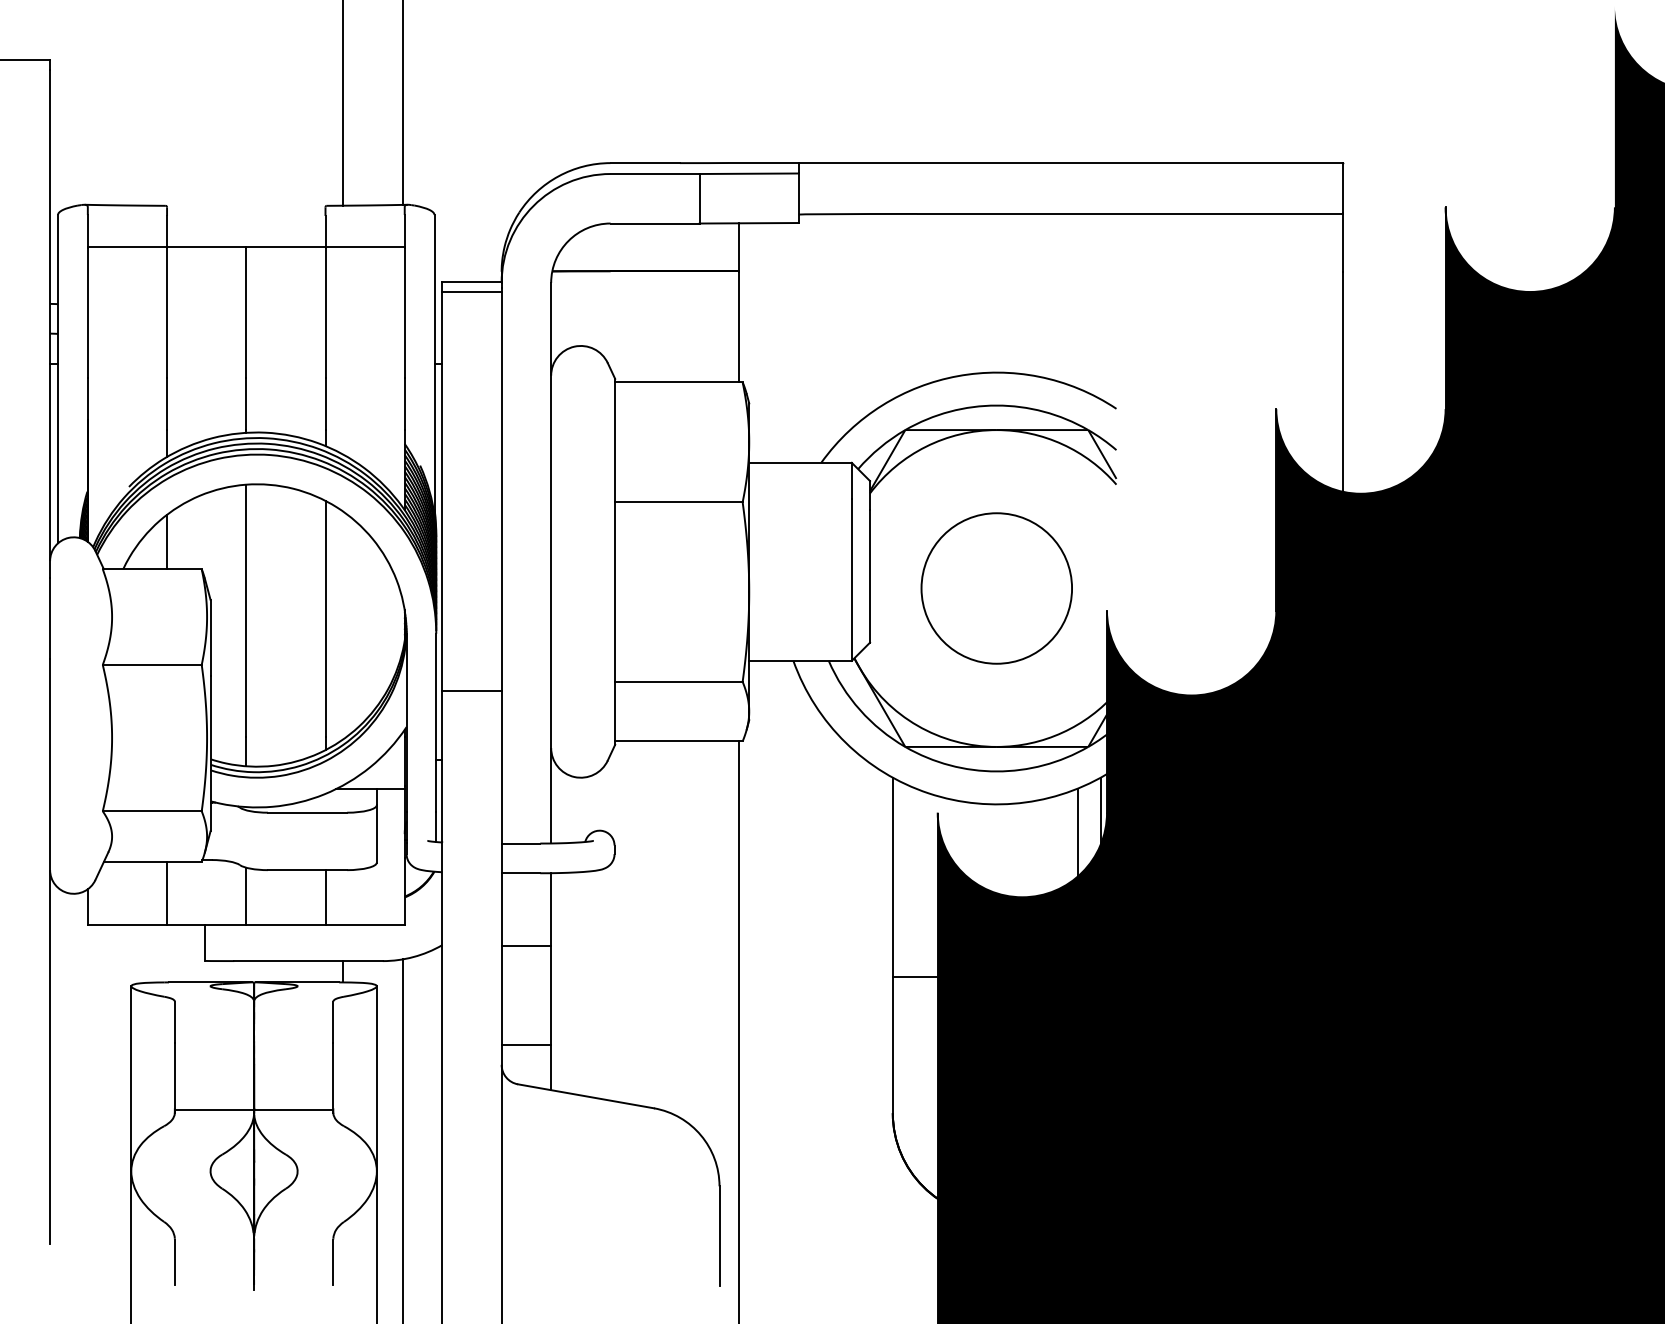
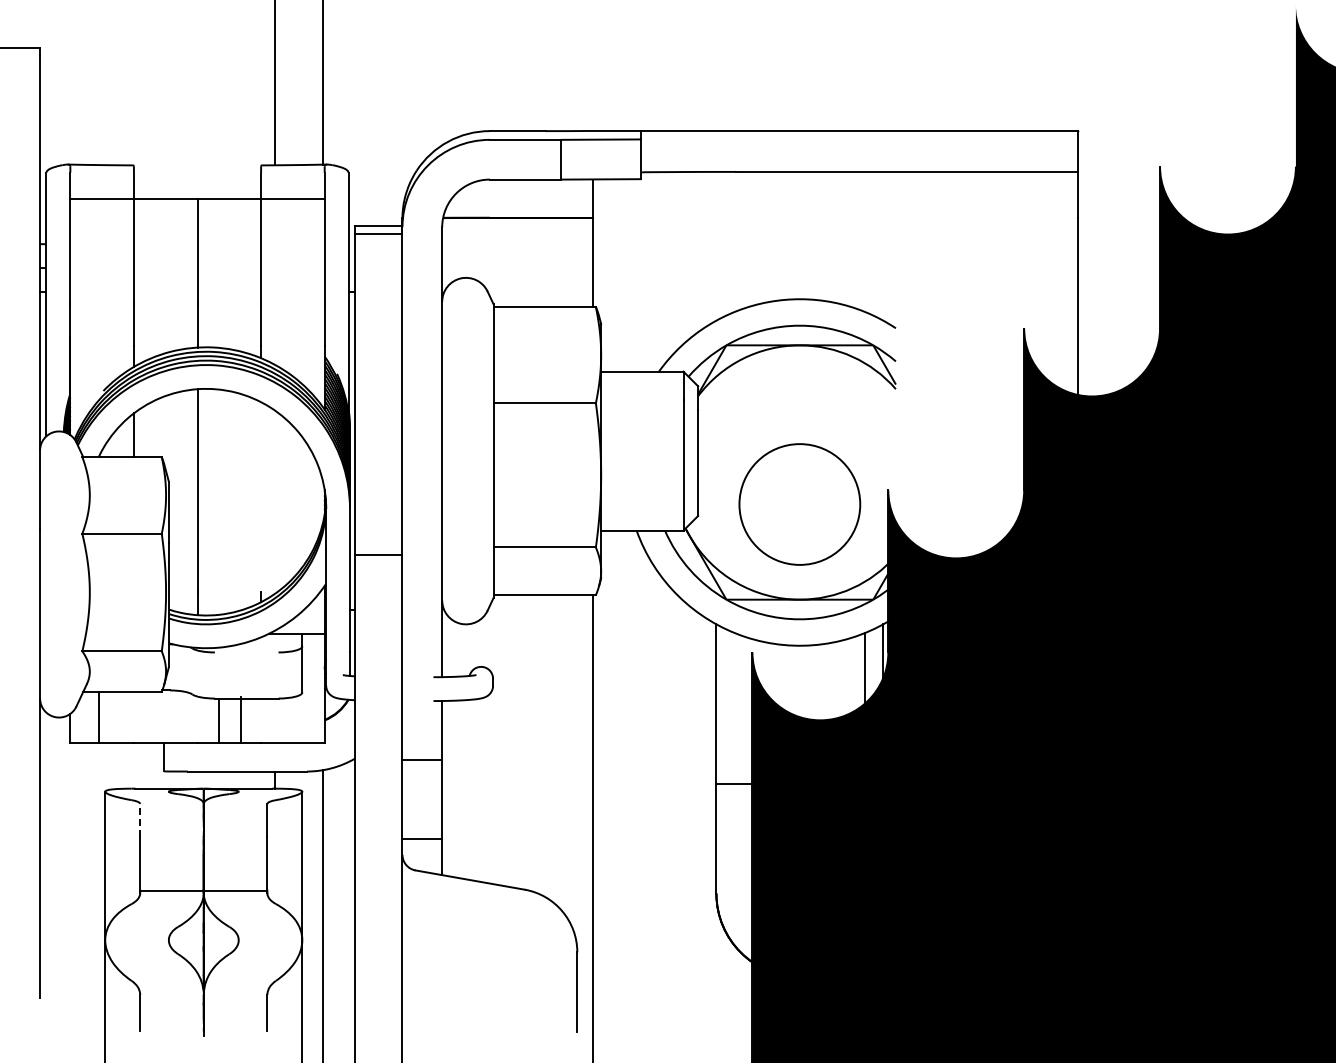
circle: (996, 588) -> (799, 504), moved
line: (326, 619) -> (261, 497), removed
line: (307, 812) -> (246, 652), removed
line: (520, 843) -> (417, 677), removed
line: (520, 873) -> (417, 701), removed
line: (166, 892) -> (98, 716), moved
line: (246, 896) -> (240, 719), moved
line: (326, 897) -> (219, 720), moved
line: (175, 1020) -> (140, 819), solid -> dashed

